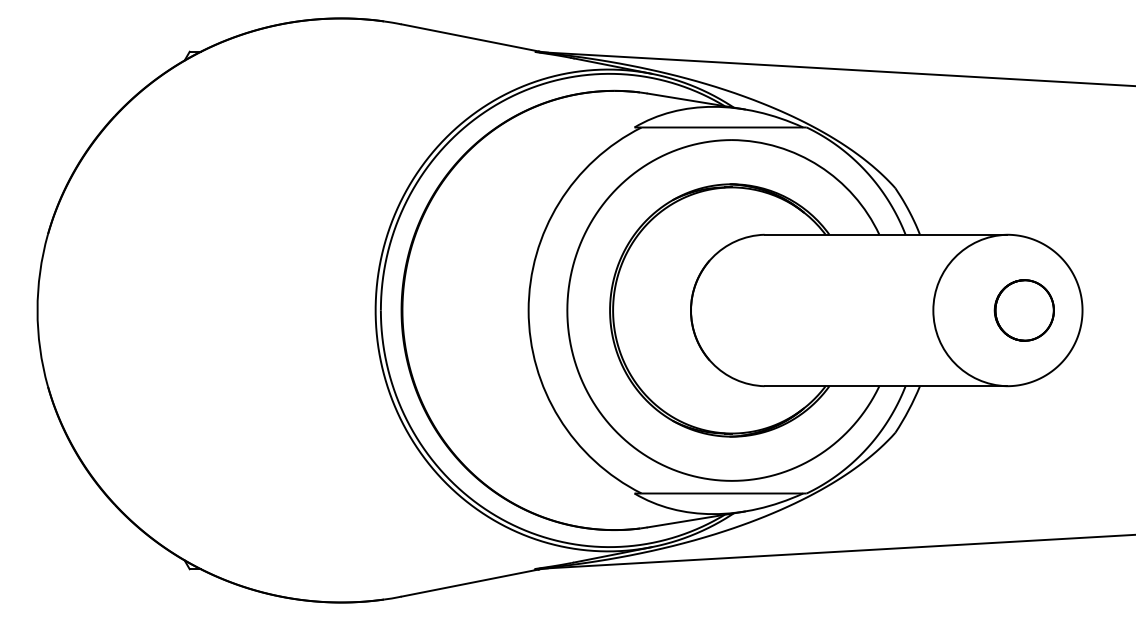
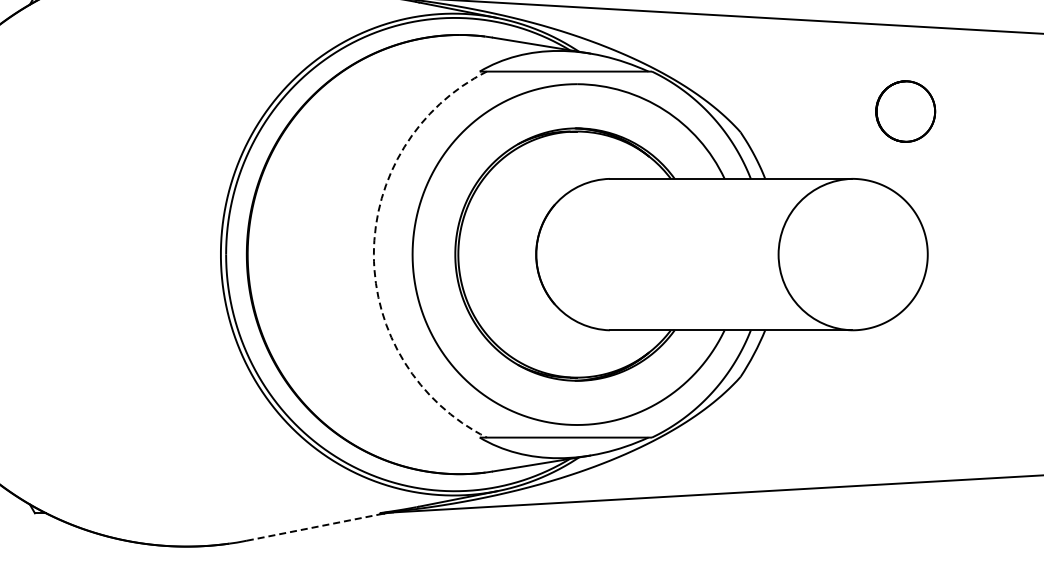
arc: (528, 310) -> (373, 254), solid -> dashed
part: (1023, 310) -> (904, 111), moved
line: (469, 583) -> (314, 527), solid -> dashed

